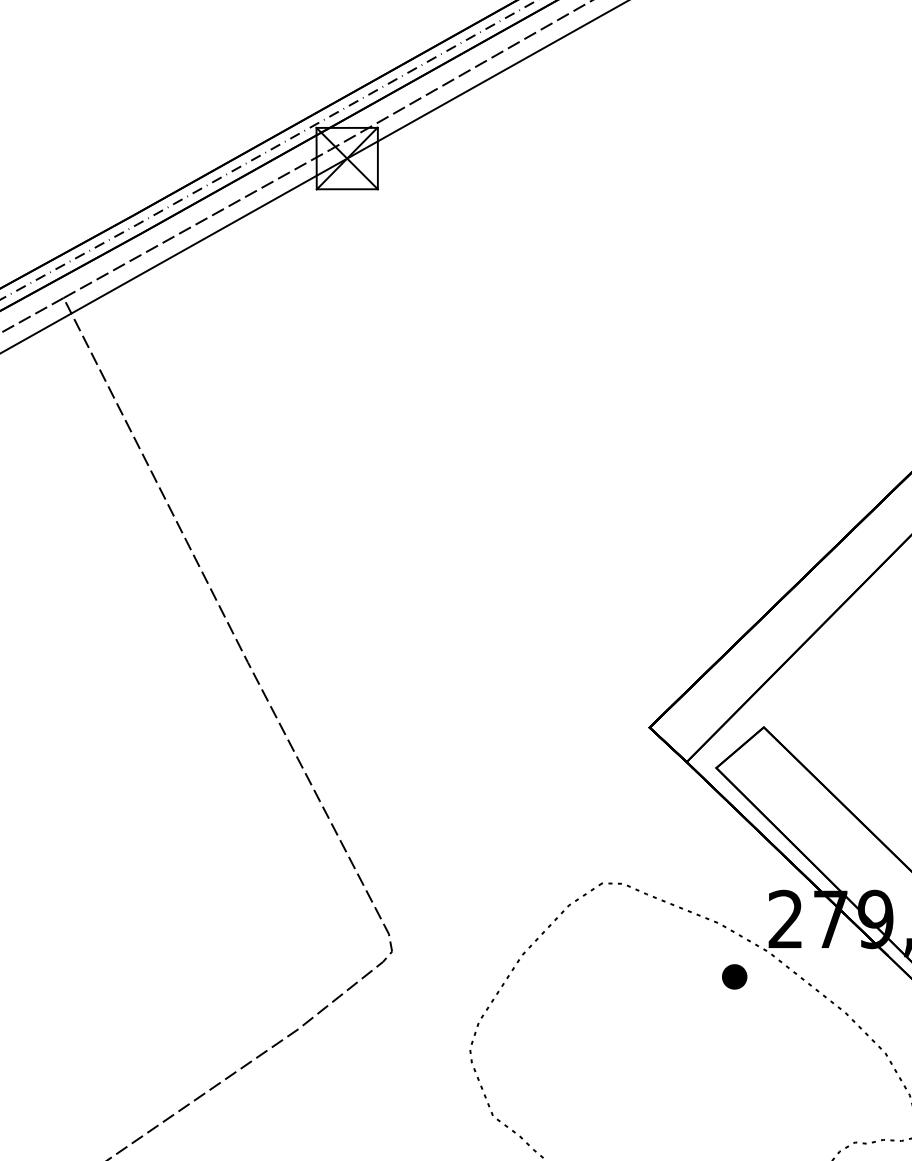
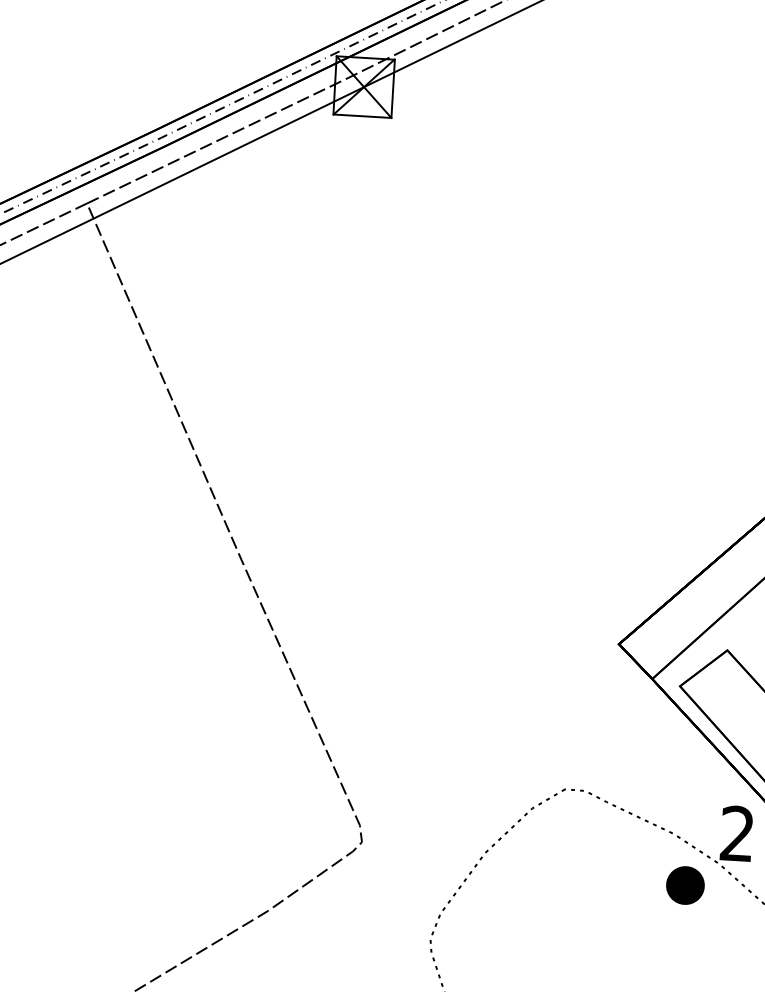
part: (734, 976) -> (685, 885), size x1.6

